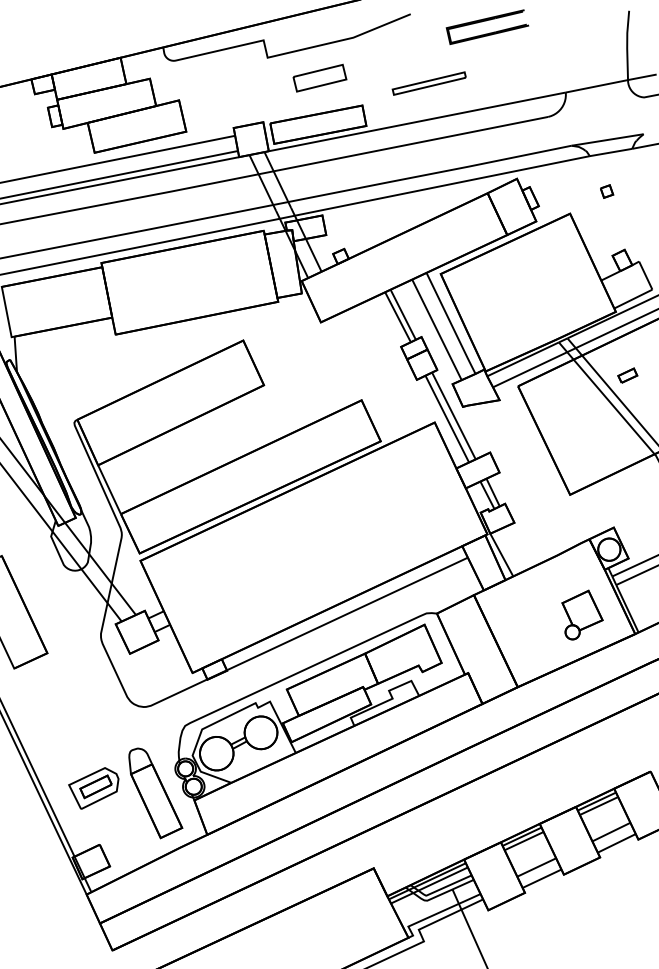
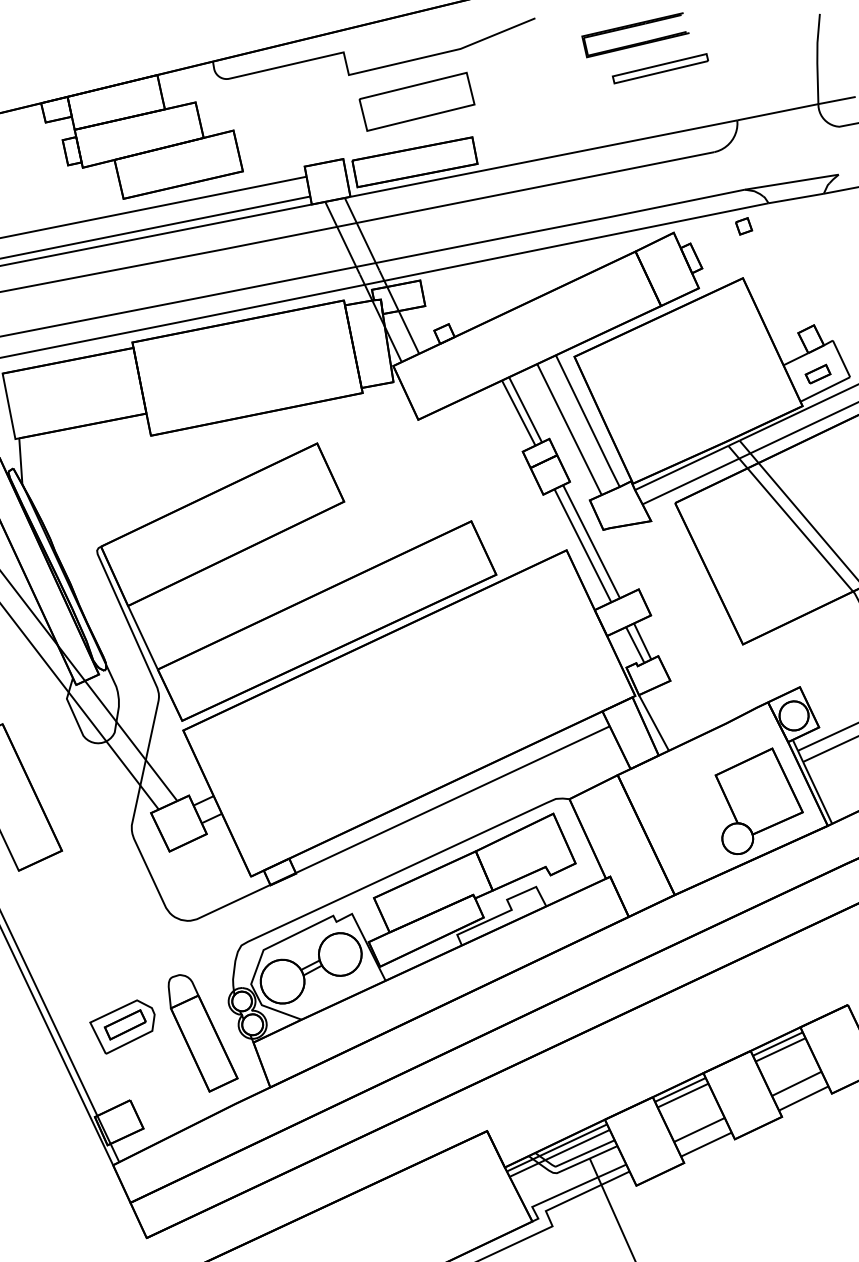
part: (319, 78) -> (416, 101), size x1.67
part: (429, 83) -> (660, 68), moved
part: (607, 191) -> (744, 226), moved
part: (627, 375) -> (817, 373), moved
part: (582, 614) -> (758, 800), size x1.67

